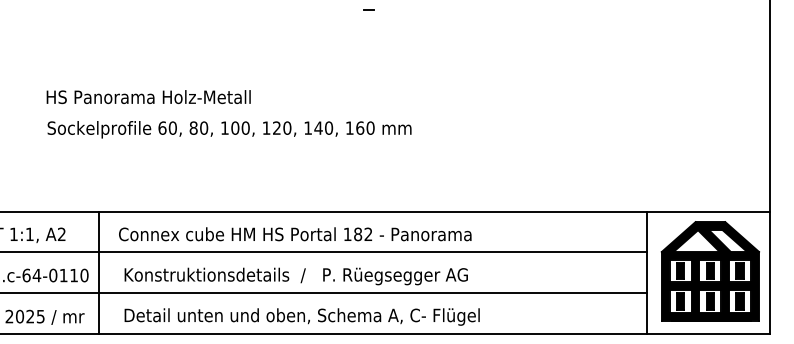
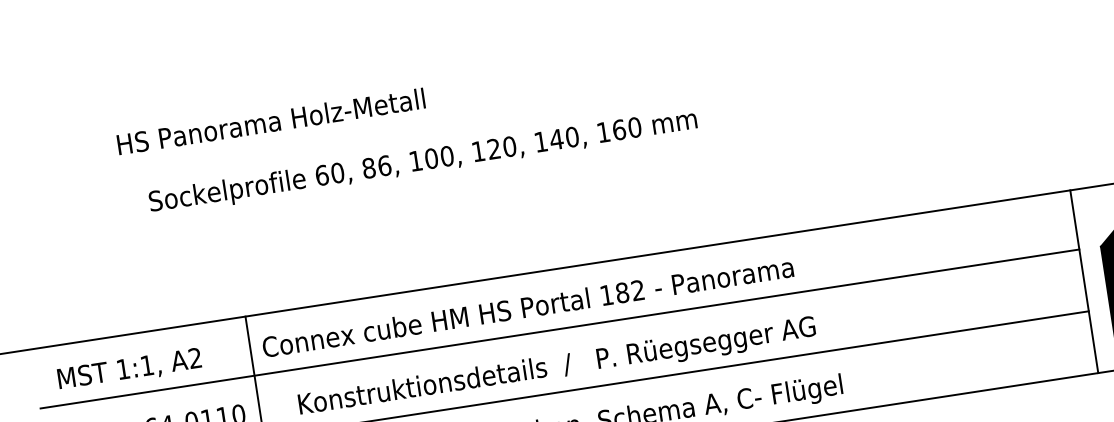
text: (148, 97) -> (270, 122), moved
text: (204, 127) -> (385, 164), 80, -> 86,
text: (295, 234) -> (528, 307), moved

